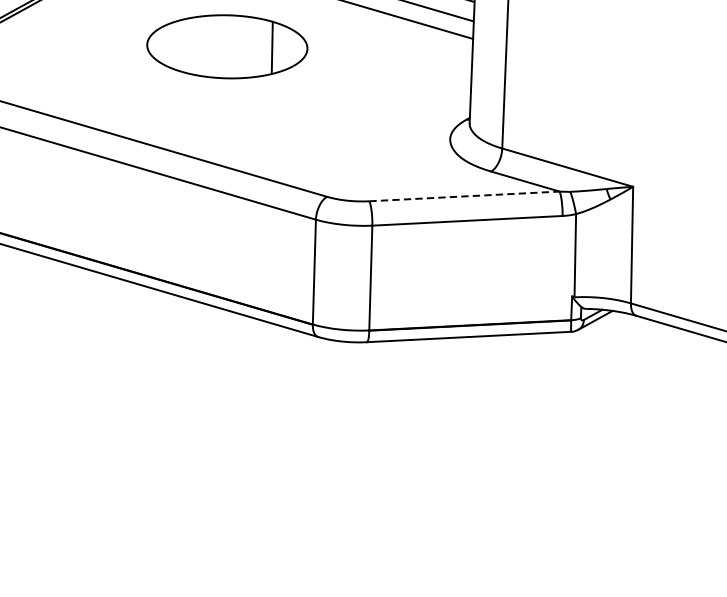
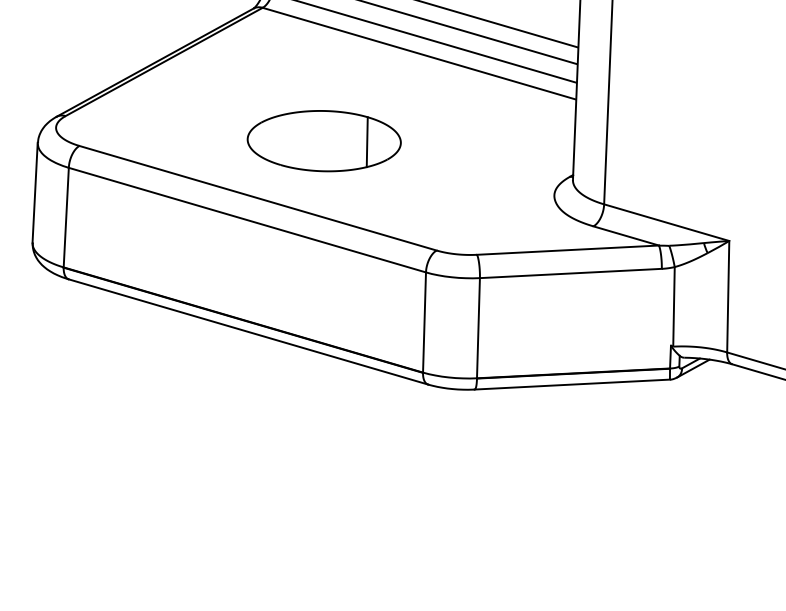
part: (226, 47) -> (323, 141), moved
line: (464, 196) -> (568, 250), dashed -> solid

